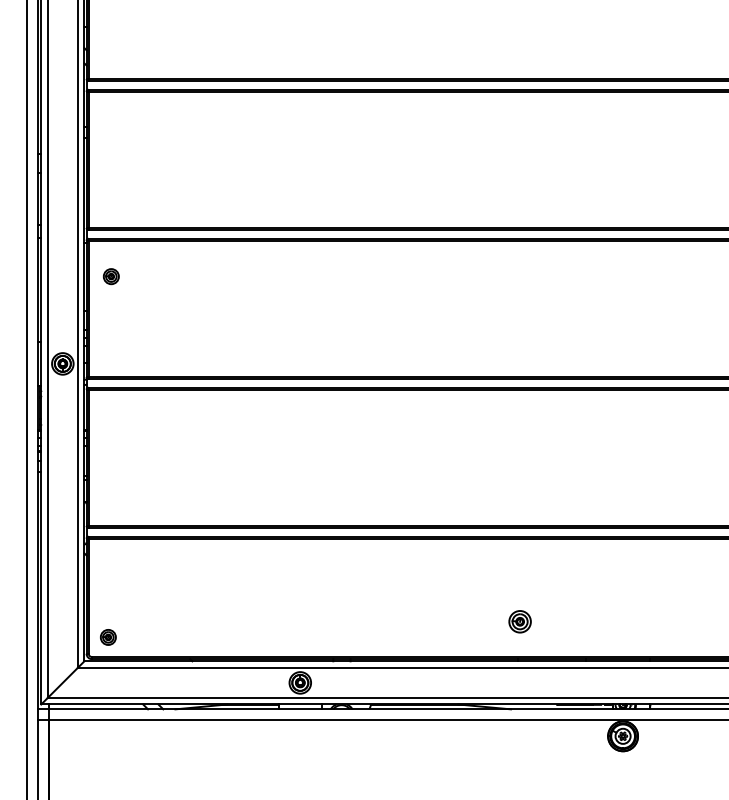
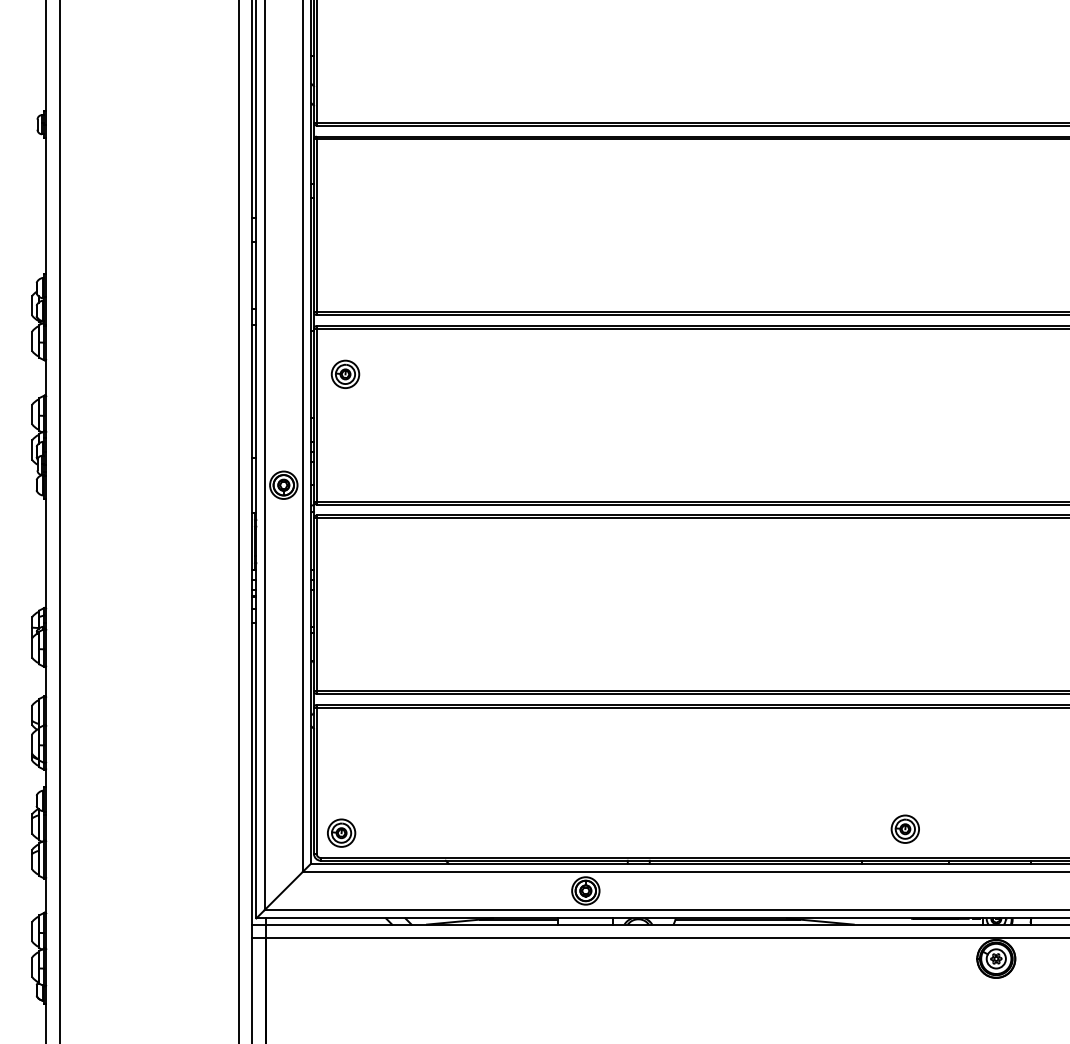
part: (111, 276) -> (345, 373), size x1.43
part: (519, 621) -> (904, 828), moved
part: (108, 636) -> (341, 832), size x1.43

